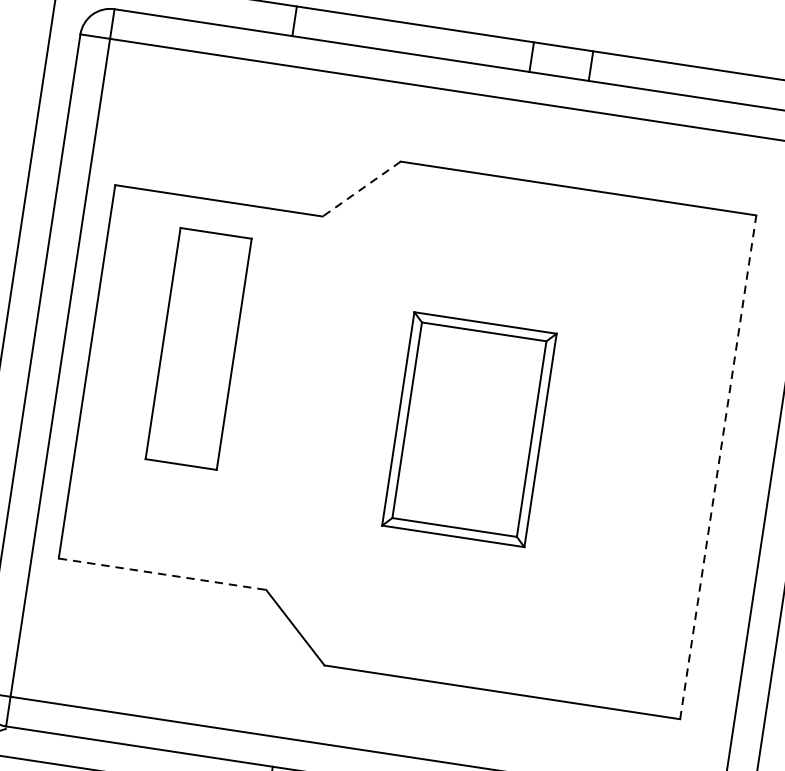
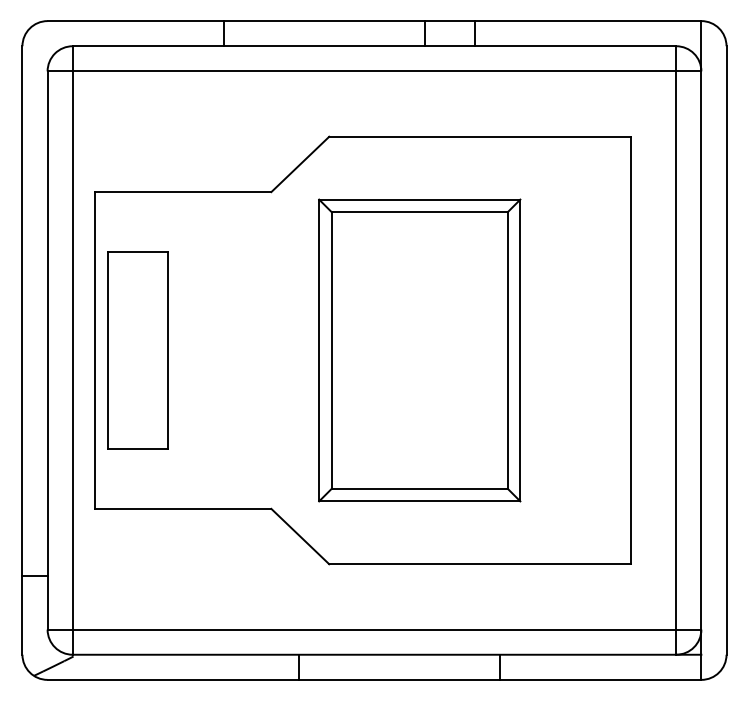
line: (360, 189) -> (299, 164), dashed -> solid
part: (197, 348) -> (137, 350), moved
part: (469, 429) -> (419, 350), size x1.67
line: (717, 467) -> (630, 350), dashed -> solid
line: (162, 573) -> (183, 508), dashed -> solid

